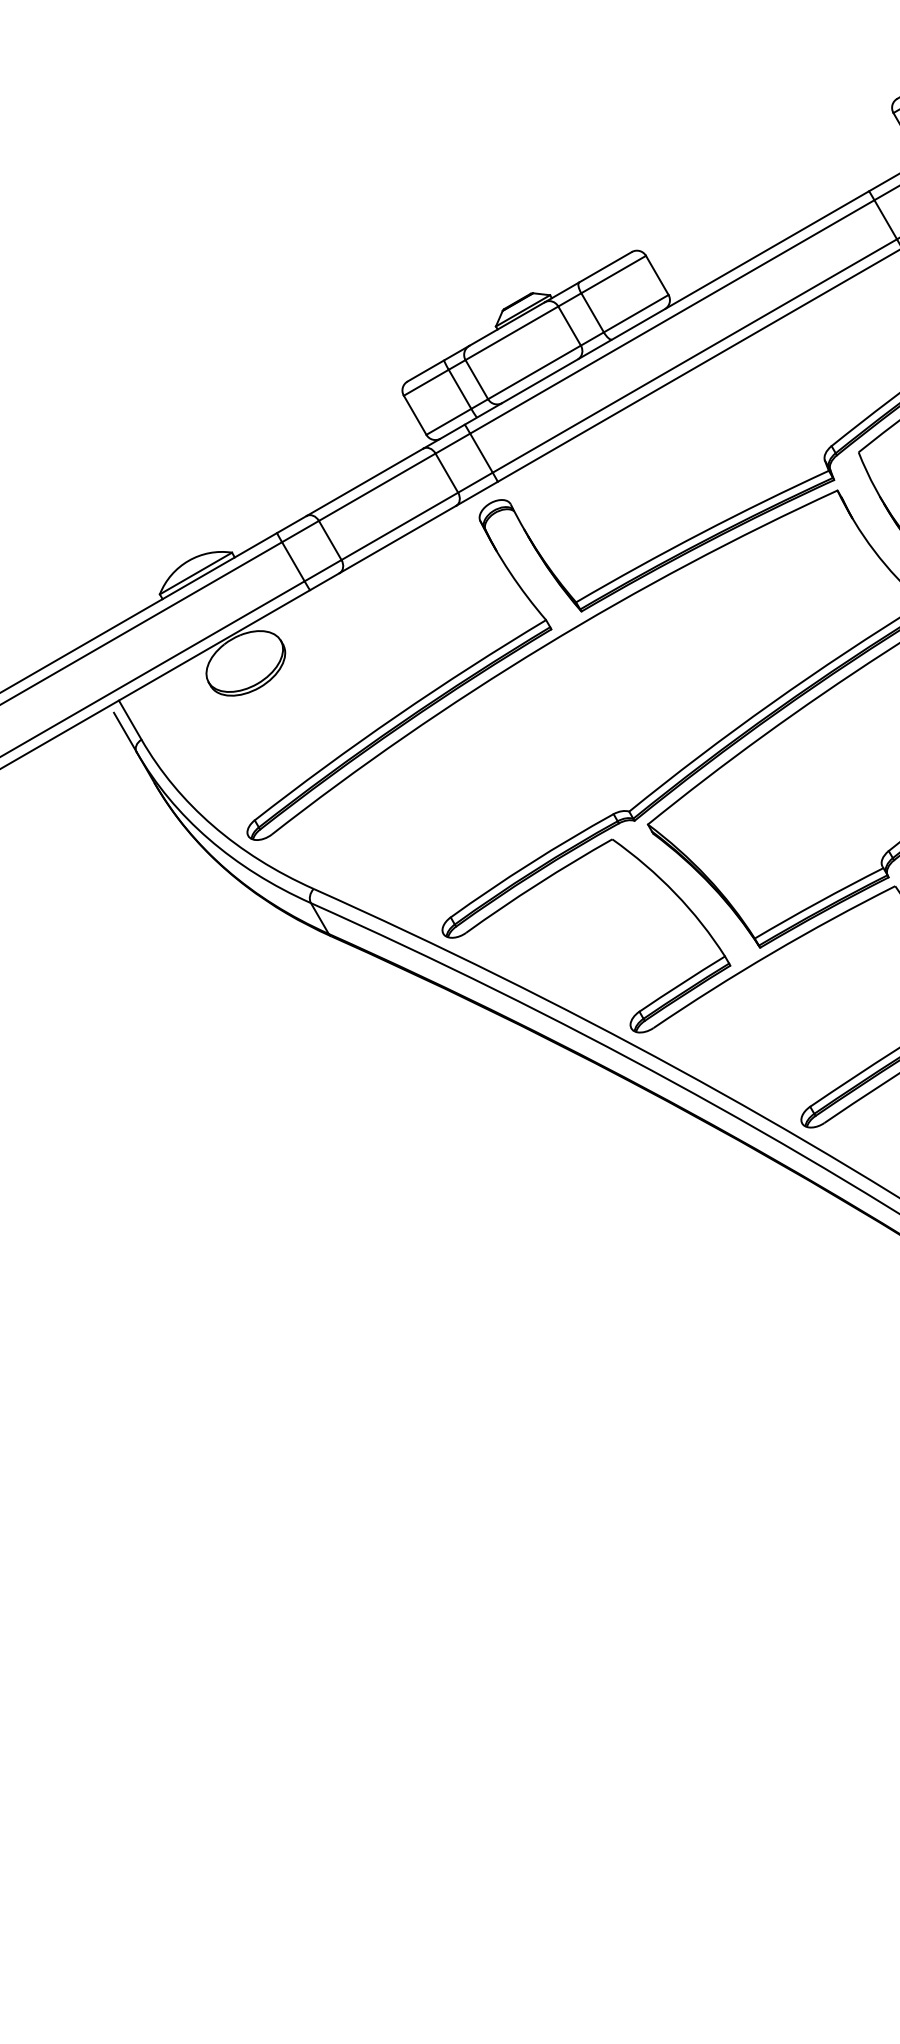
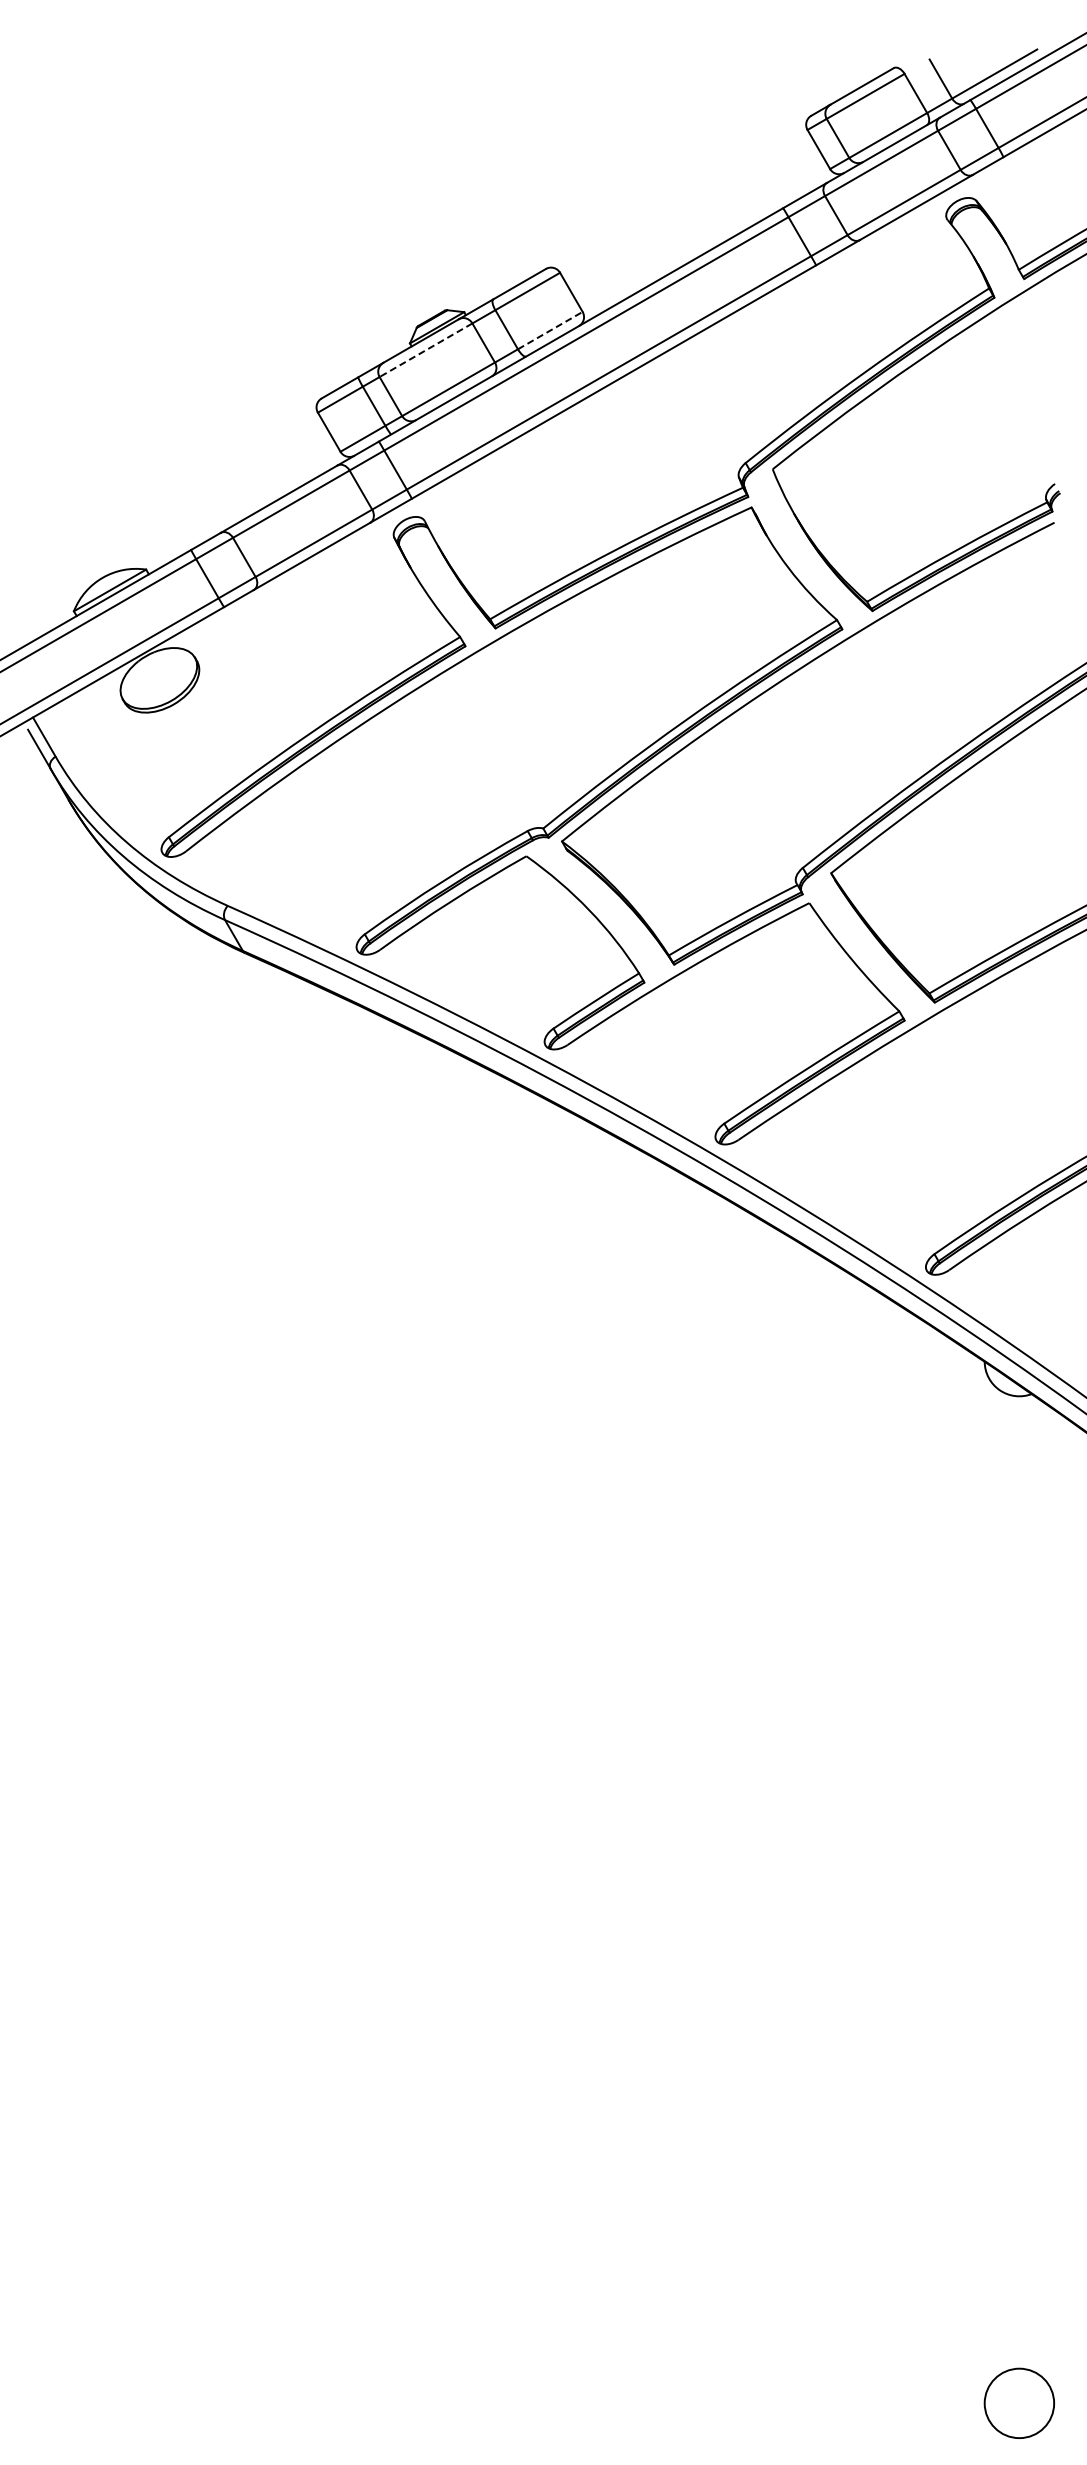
line: (636, 313) -> (550, 330), solid -> dashed
line: (512, 333) -> (426, 350), solid -> dashed

